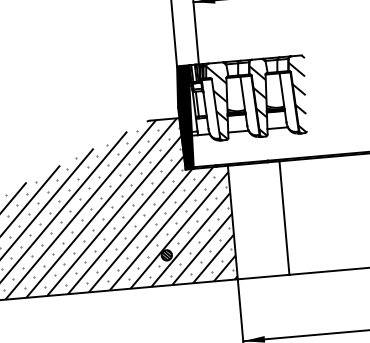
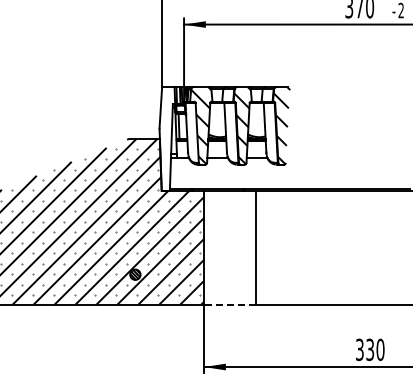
fill: (186, 117) -> (167, 138), removed
line: (264, 276) -> (230, 304), solid -> dashed

